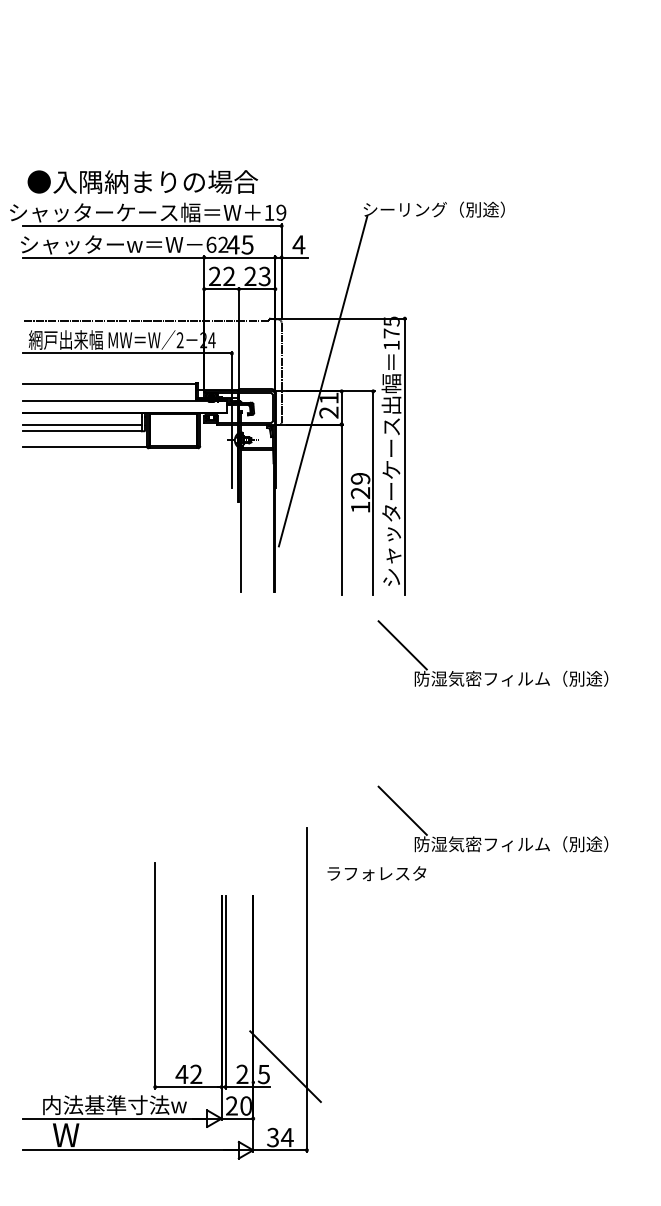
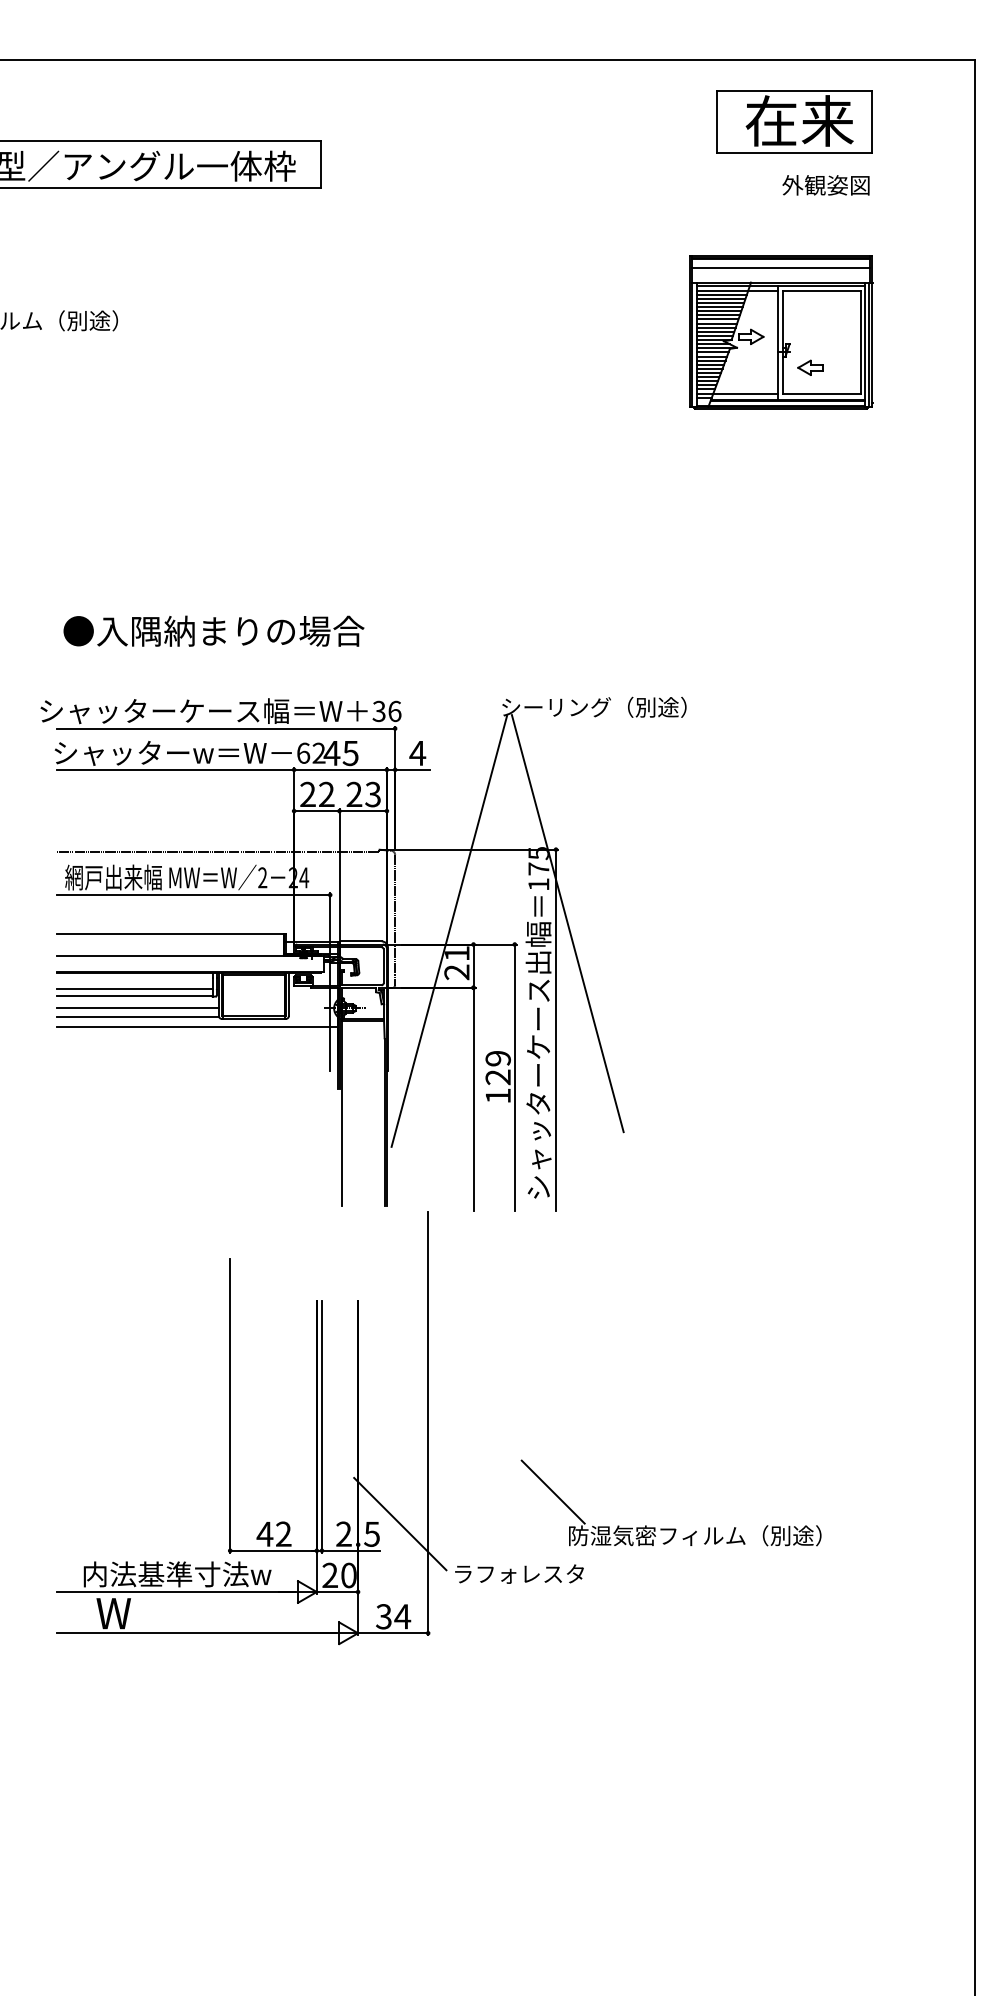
text: (142, 181) -> (213, 630), moved
text: (275, 212) -> (386, 711), 19 -> 36
line: (413, 375) -> (567, 923), added
line: (84, 439) -> (137, 1007), added
line: (130, 454) -> (197, 1027), added
part: (492, 673) -> (670, 1312), removed
part: (155, 993) -> (230, 1428), moved

